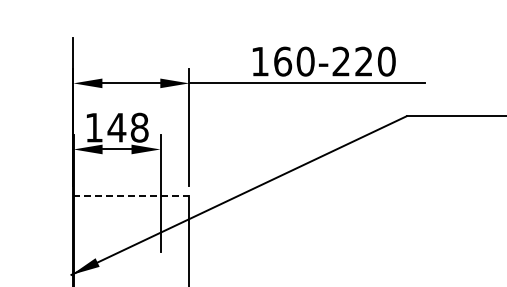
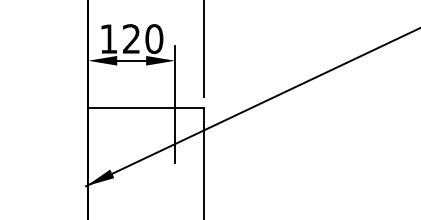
text: (127, 127) -> (142, 38), 148 -> 120
line: (131, 196) -> (146, 107), dashed -> solid

